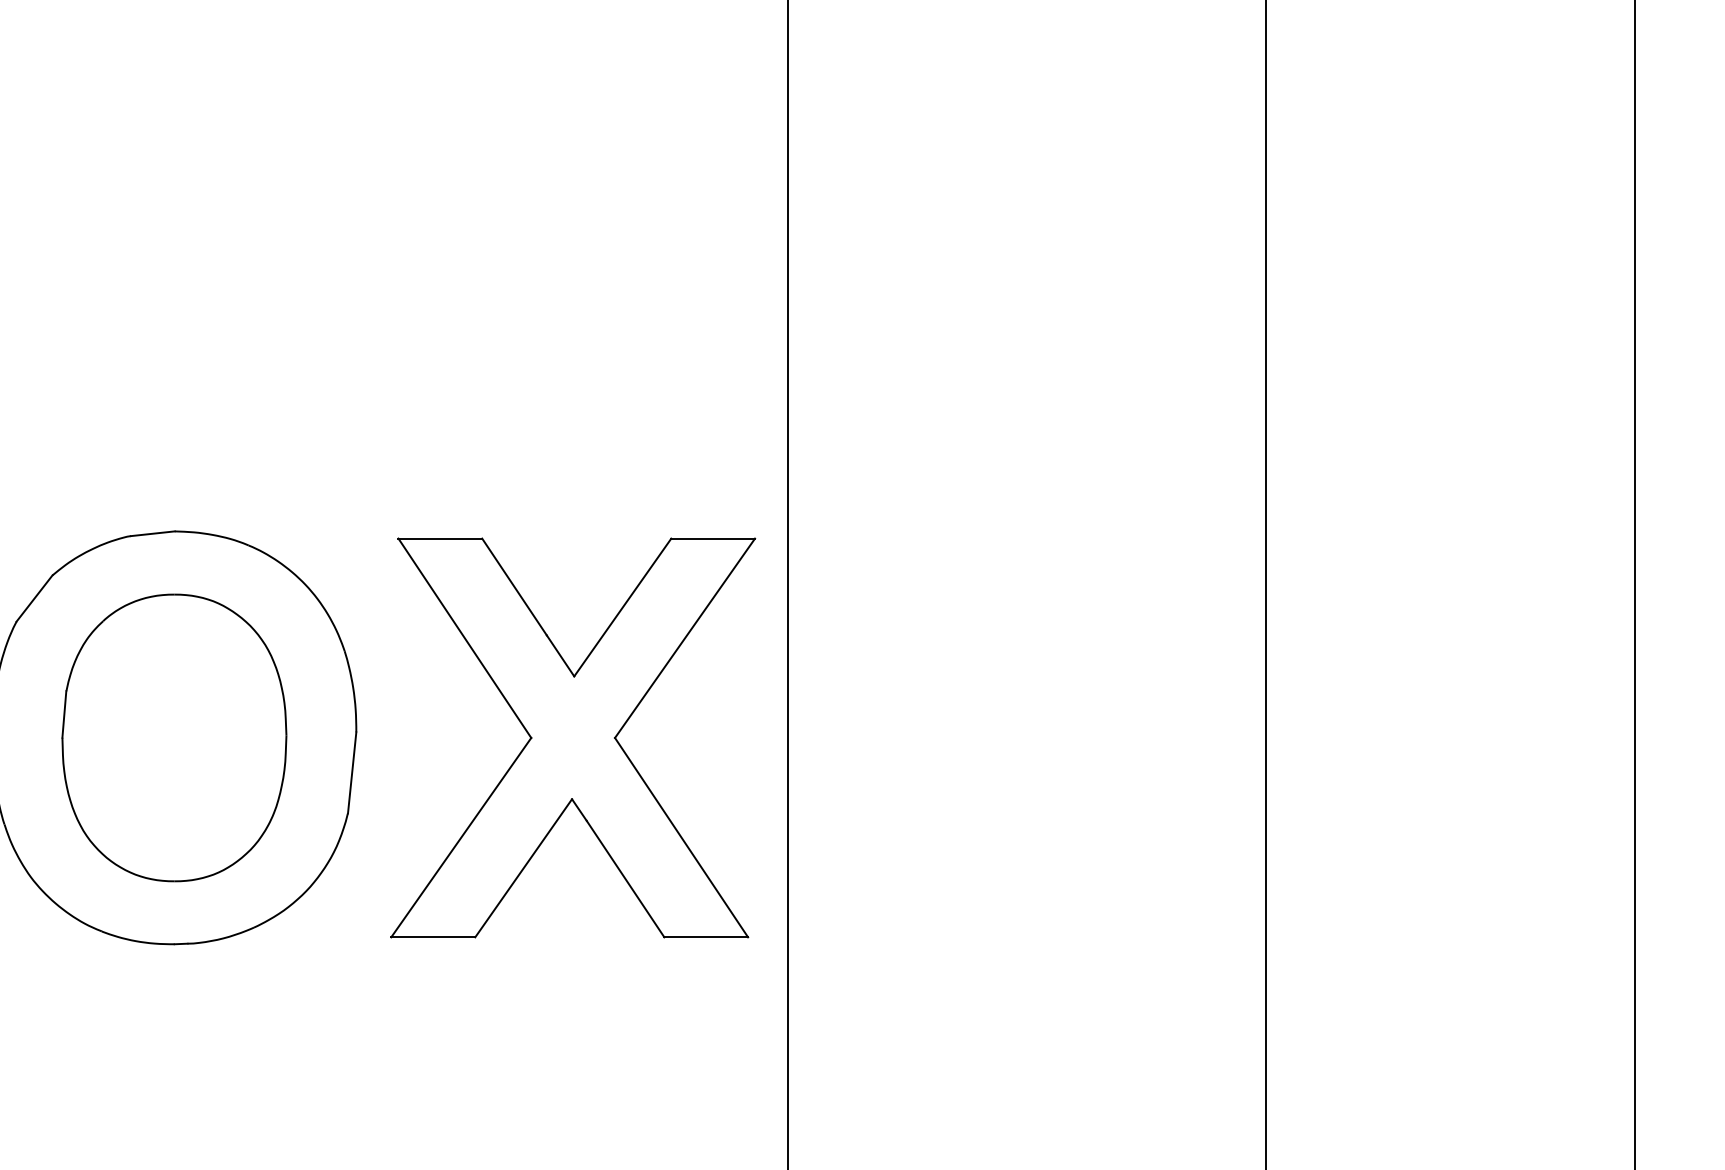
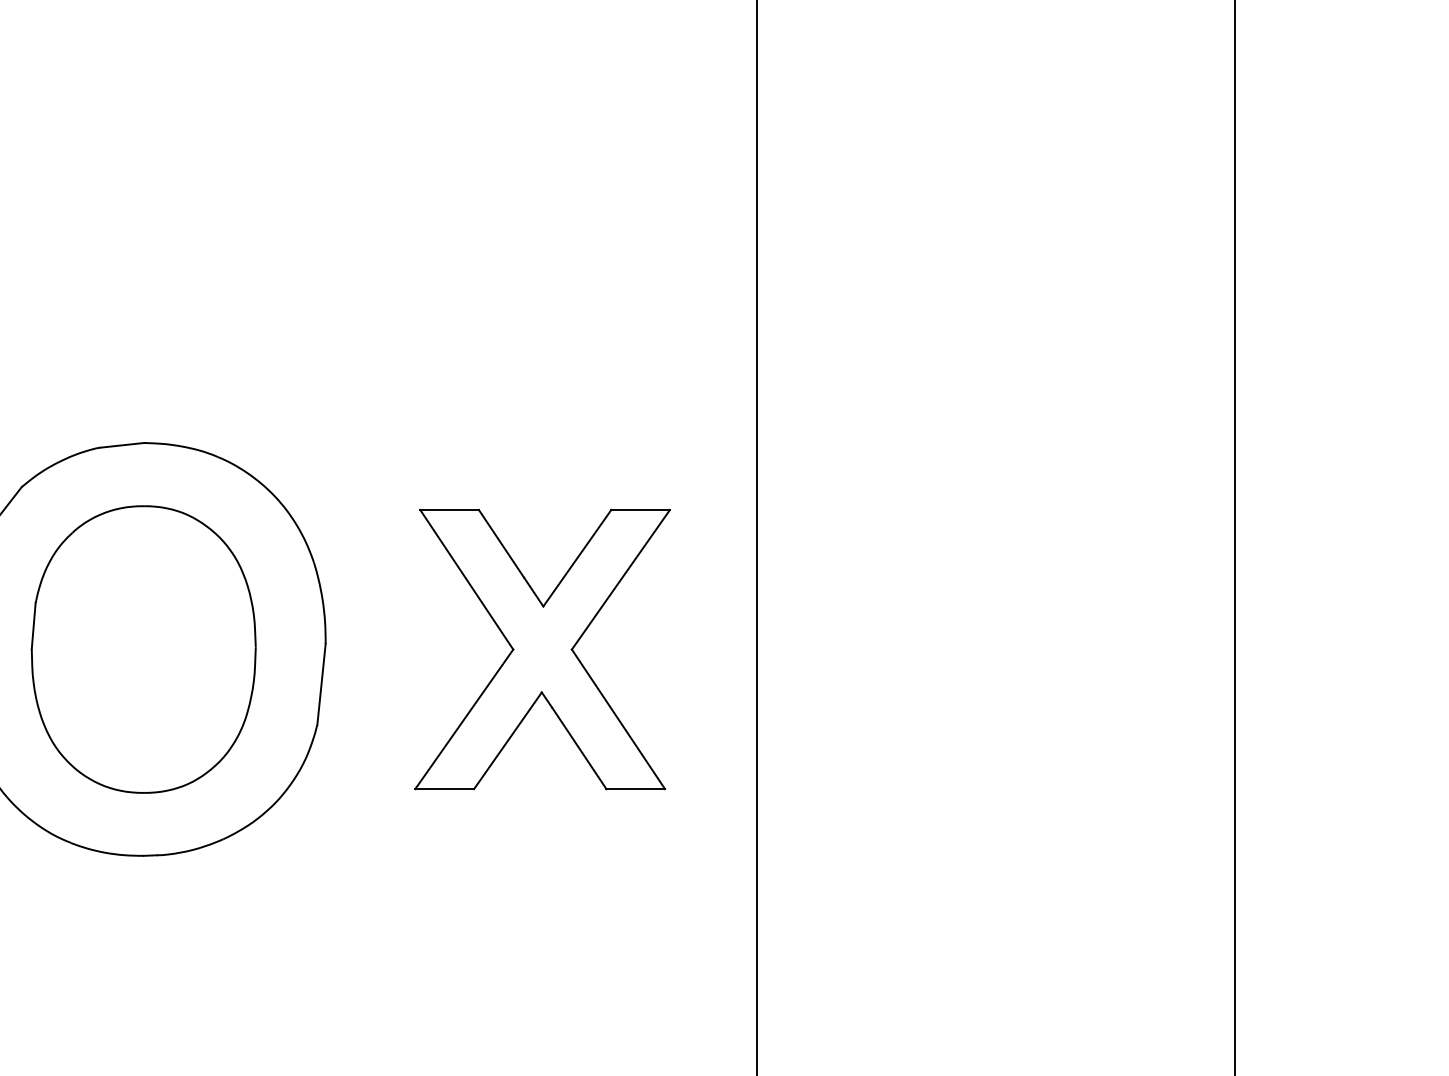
part: (573, 737) -> (542, 649), size x0.7

